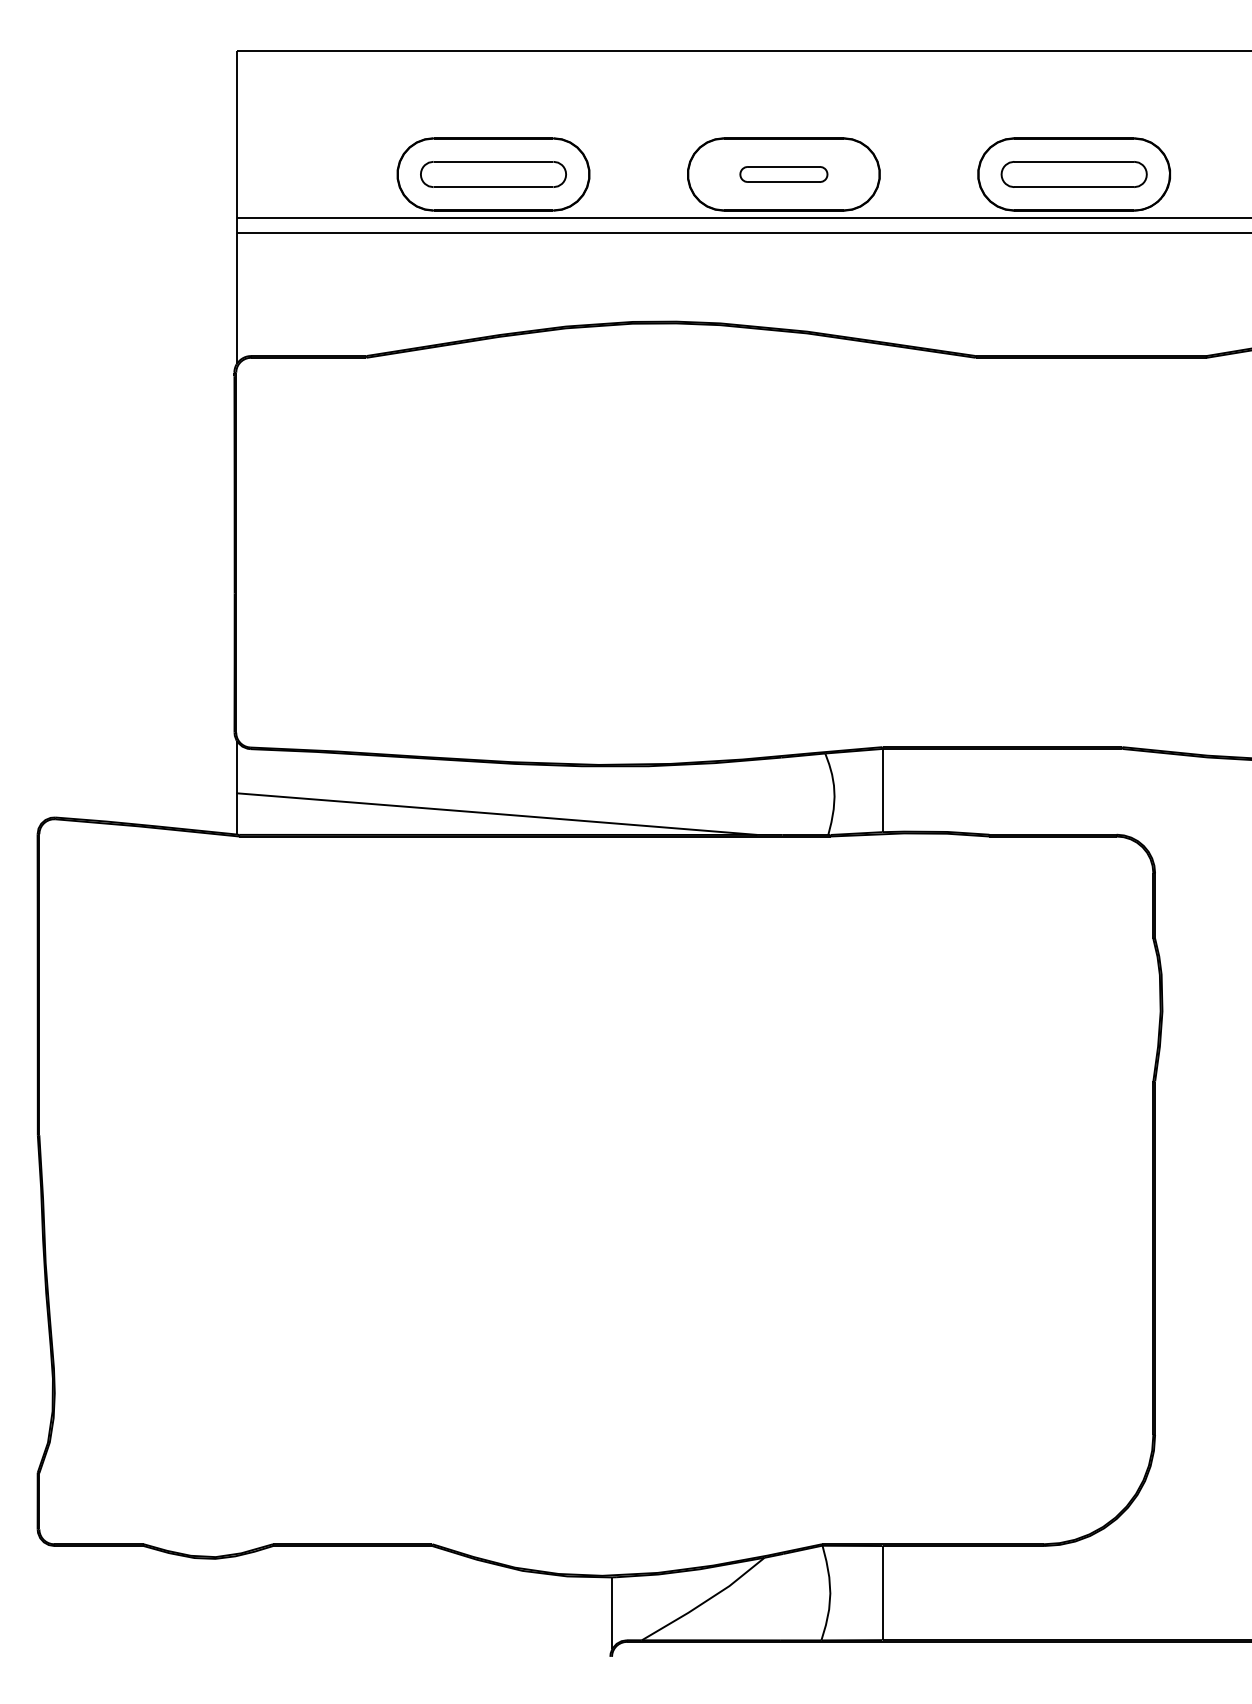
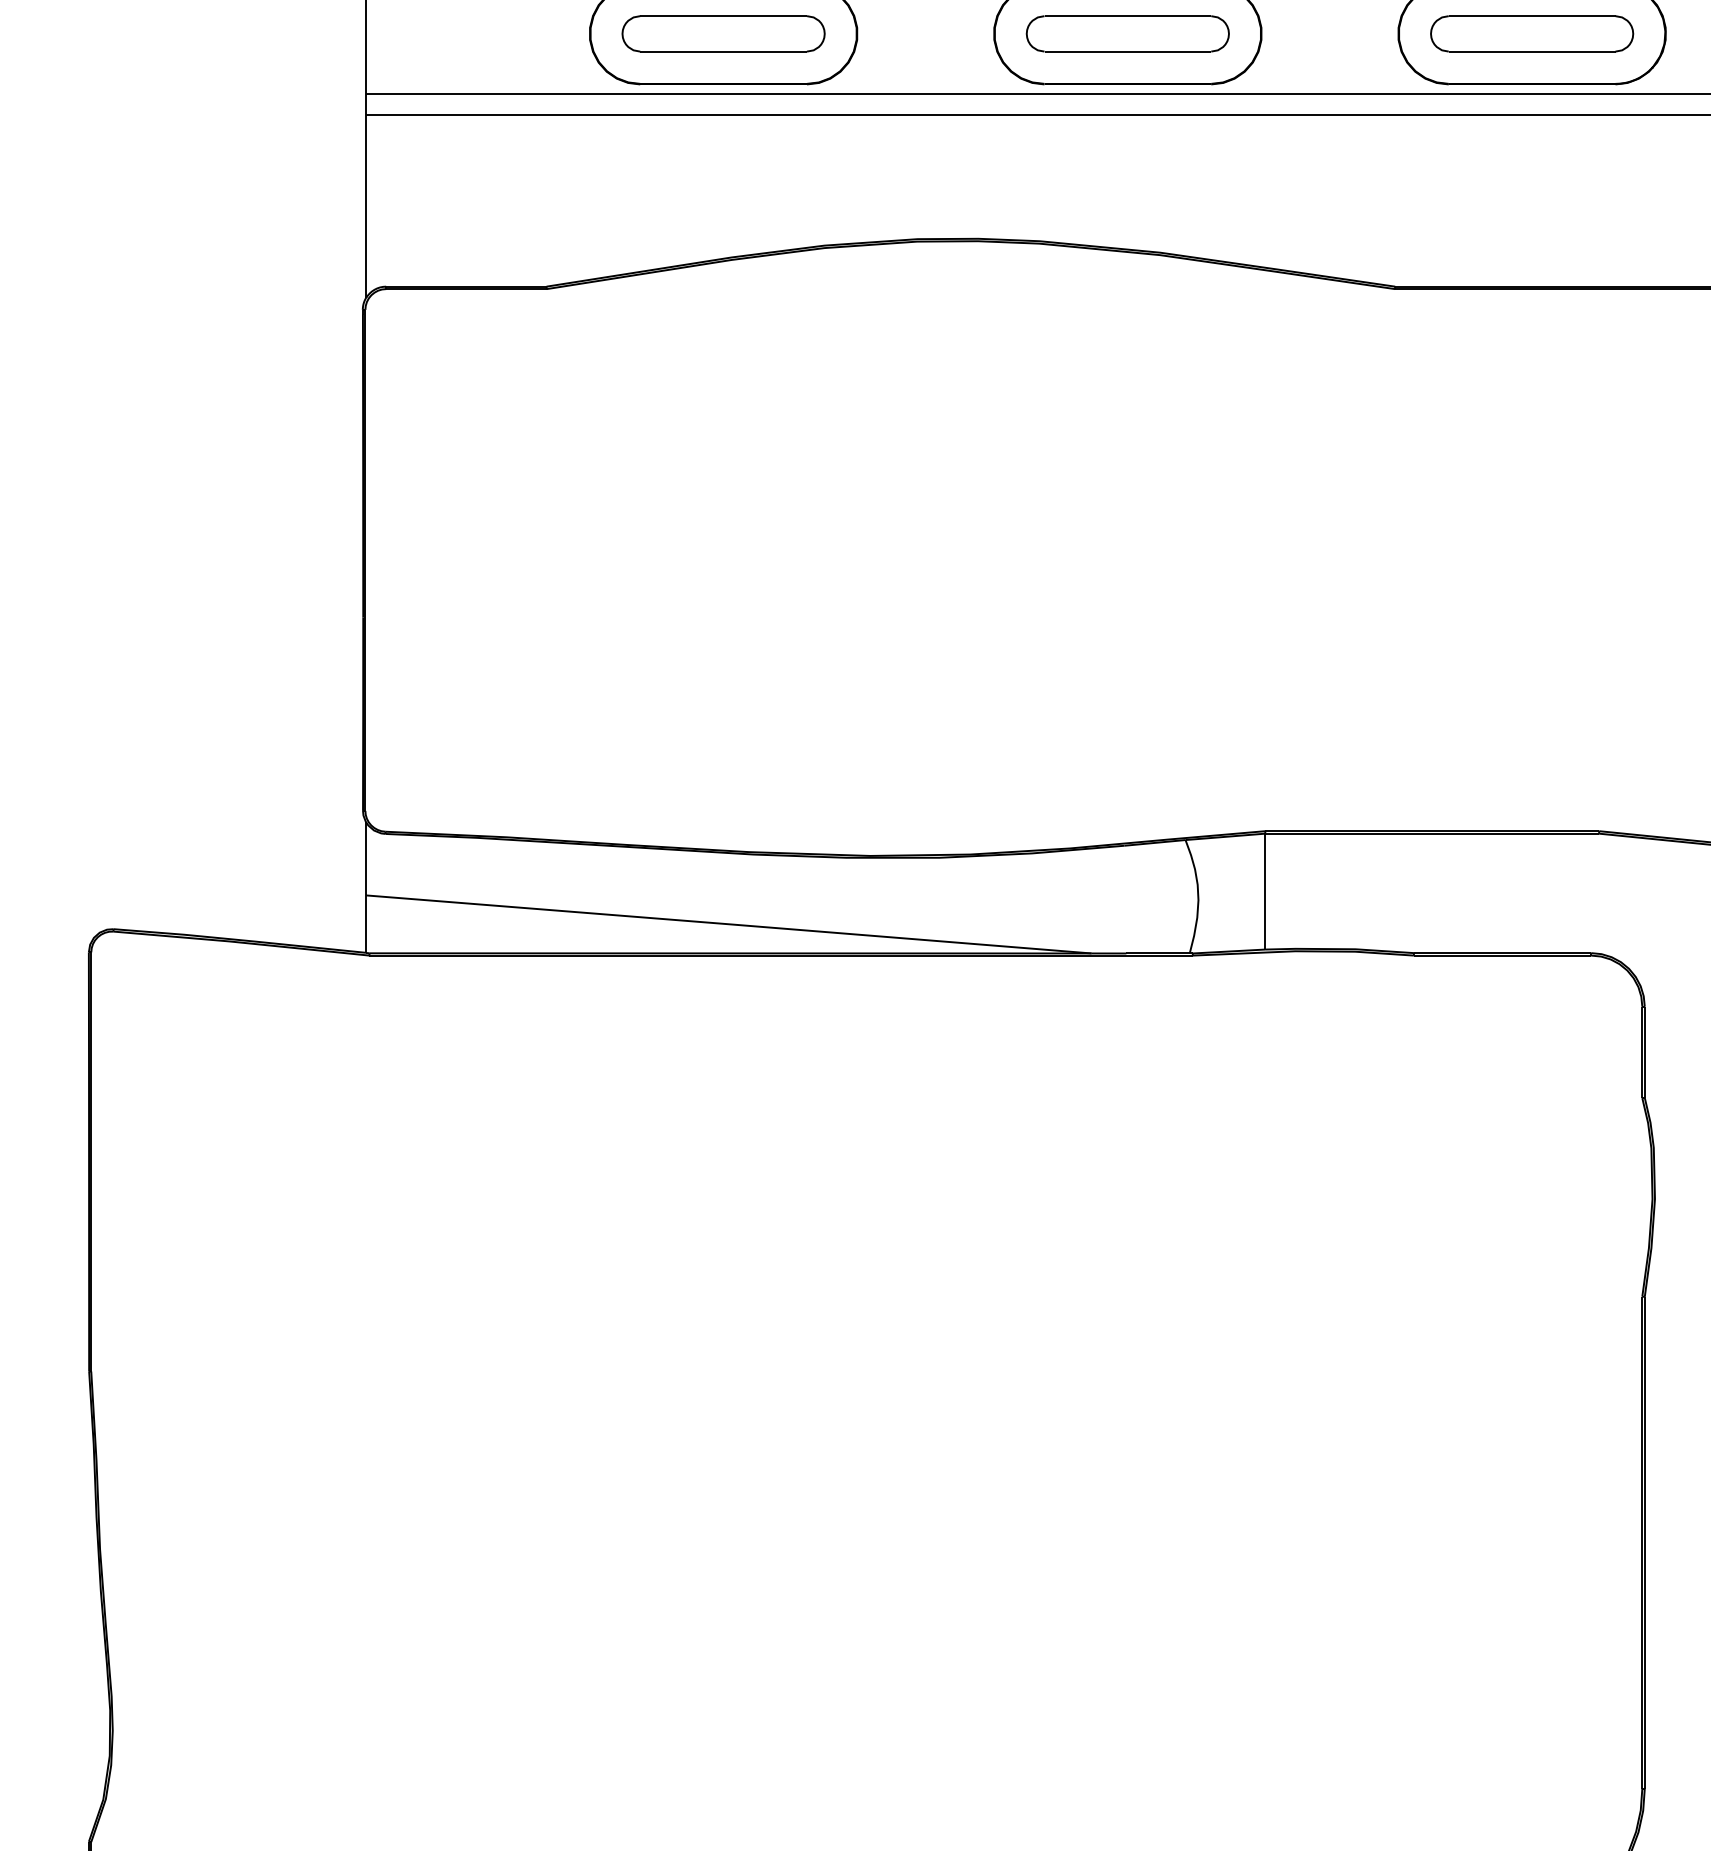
part: (783, 174) -> (1127, 33), size x1.67

